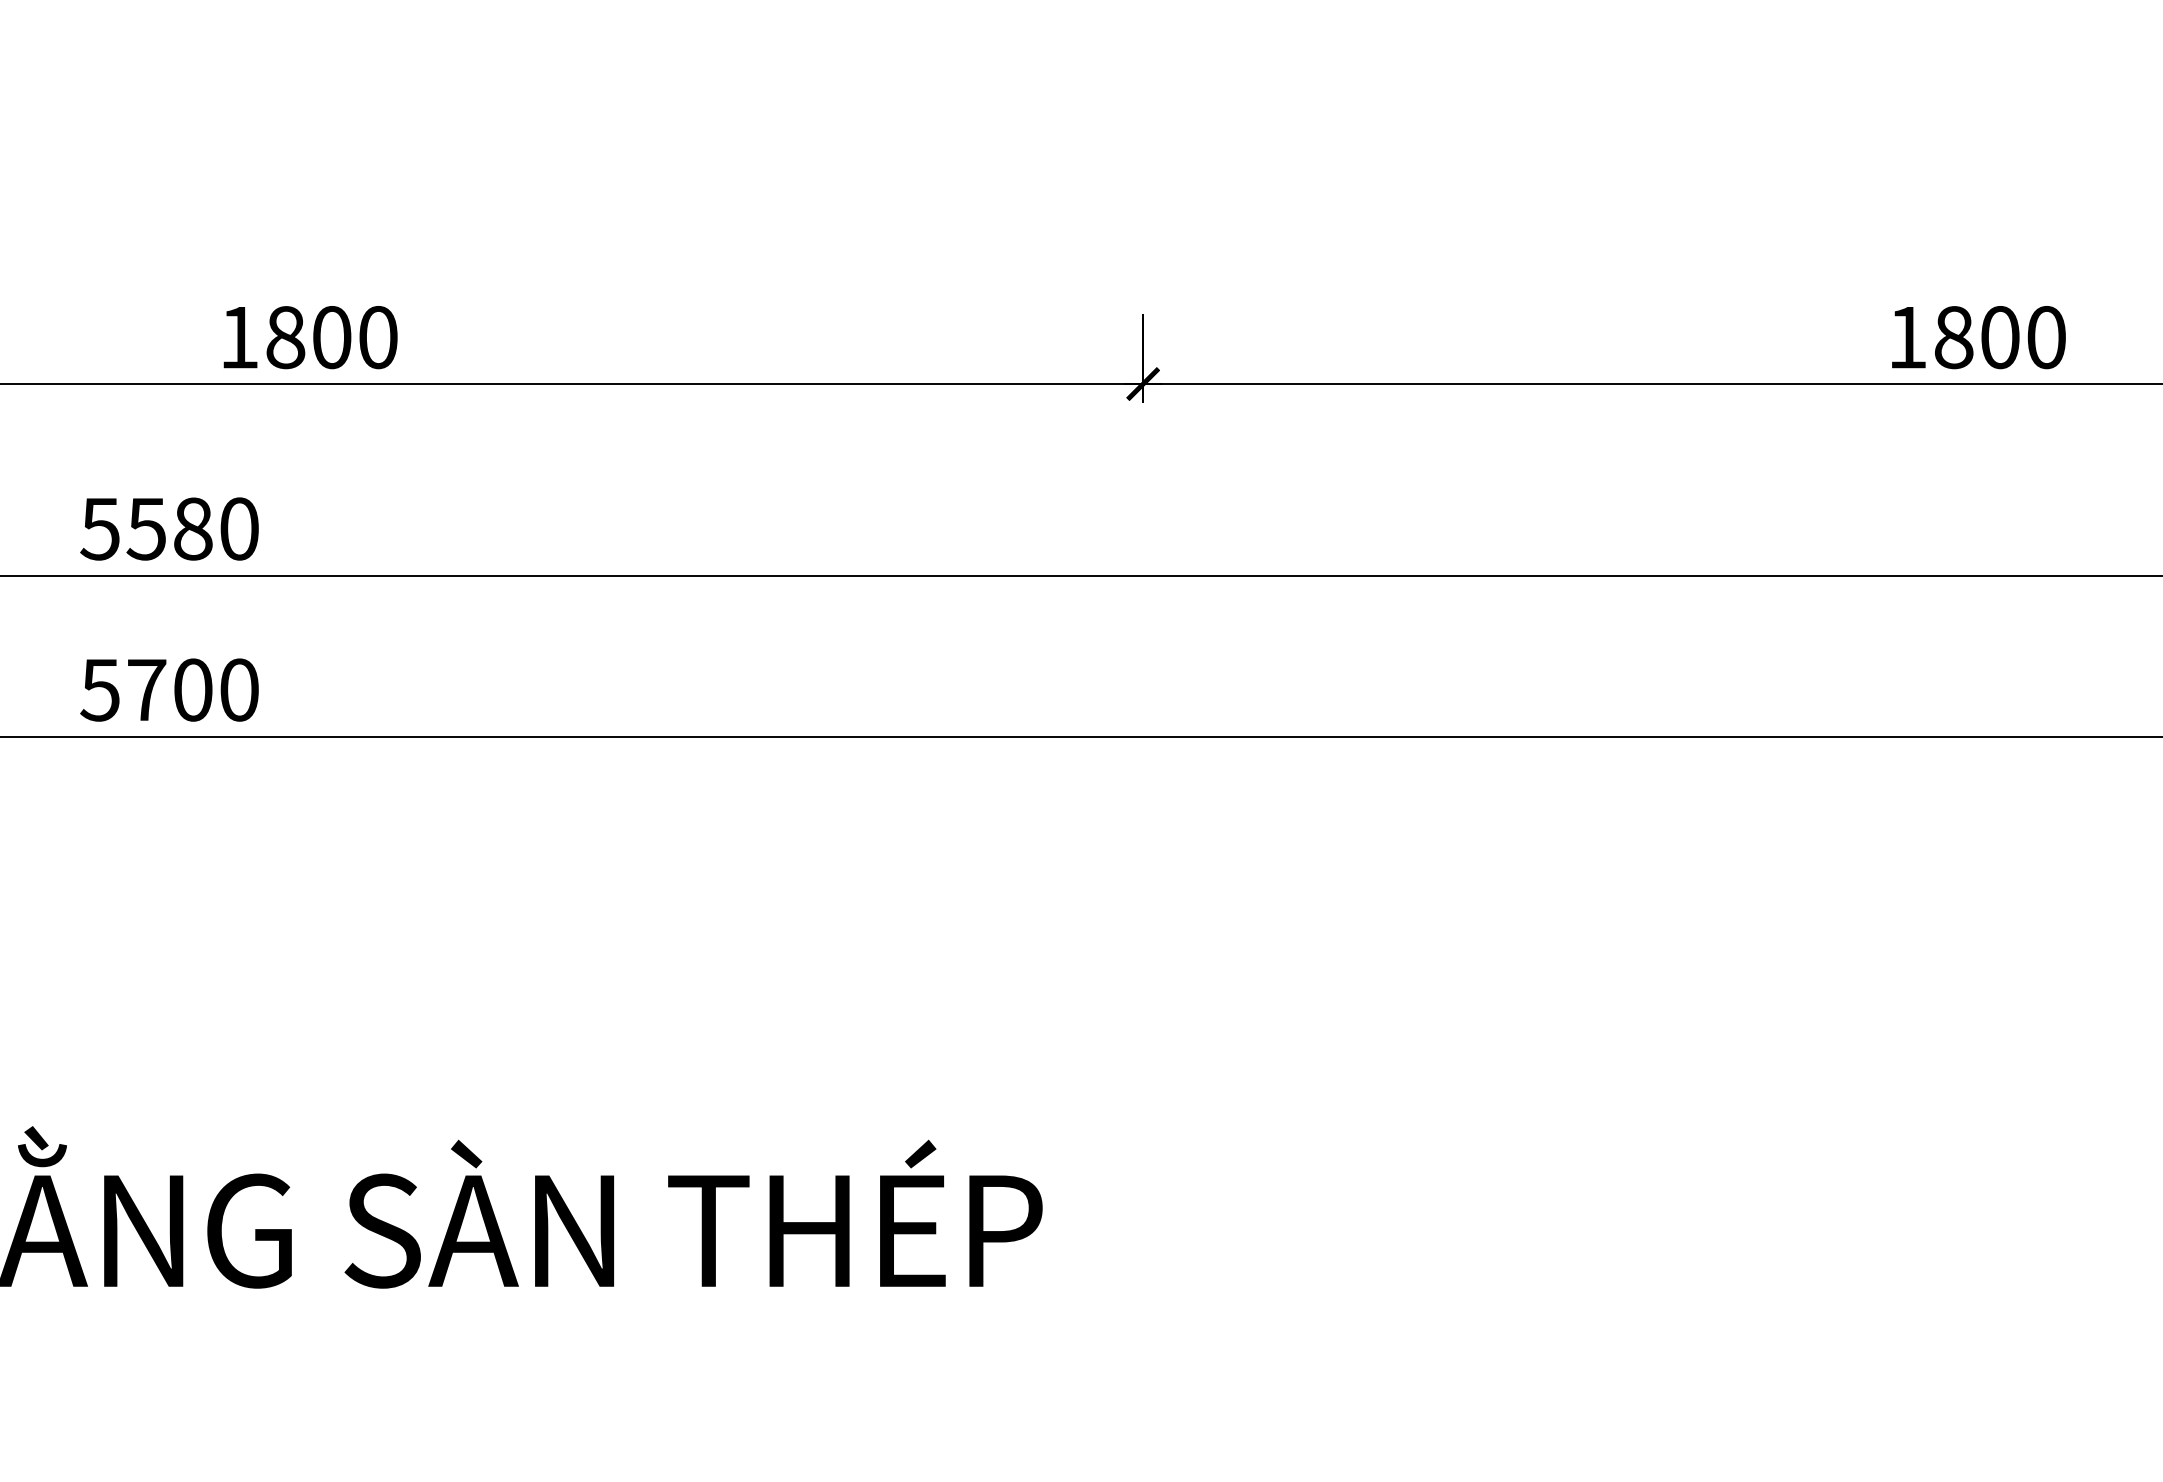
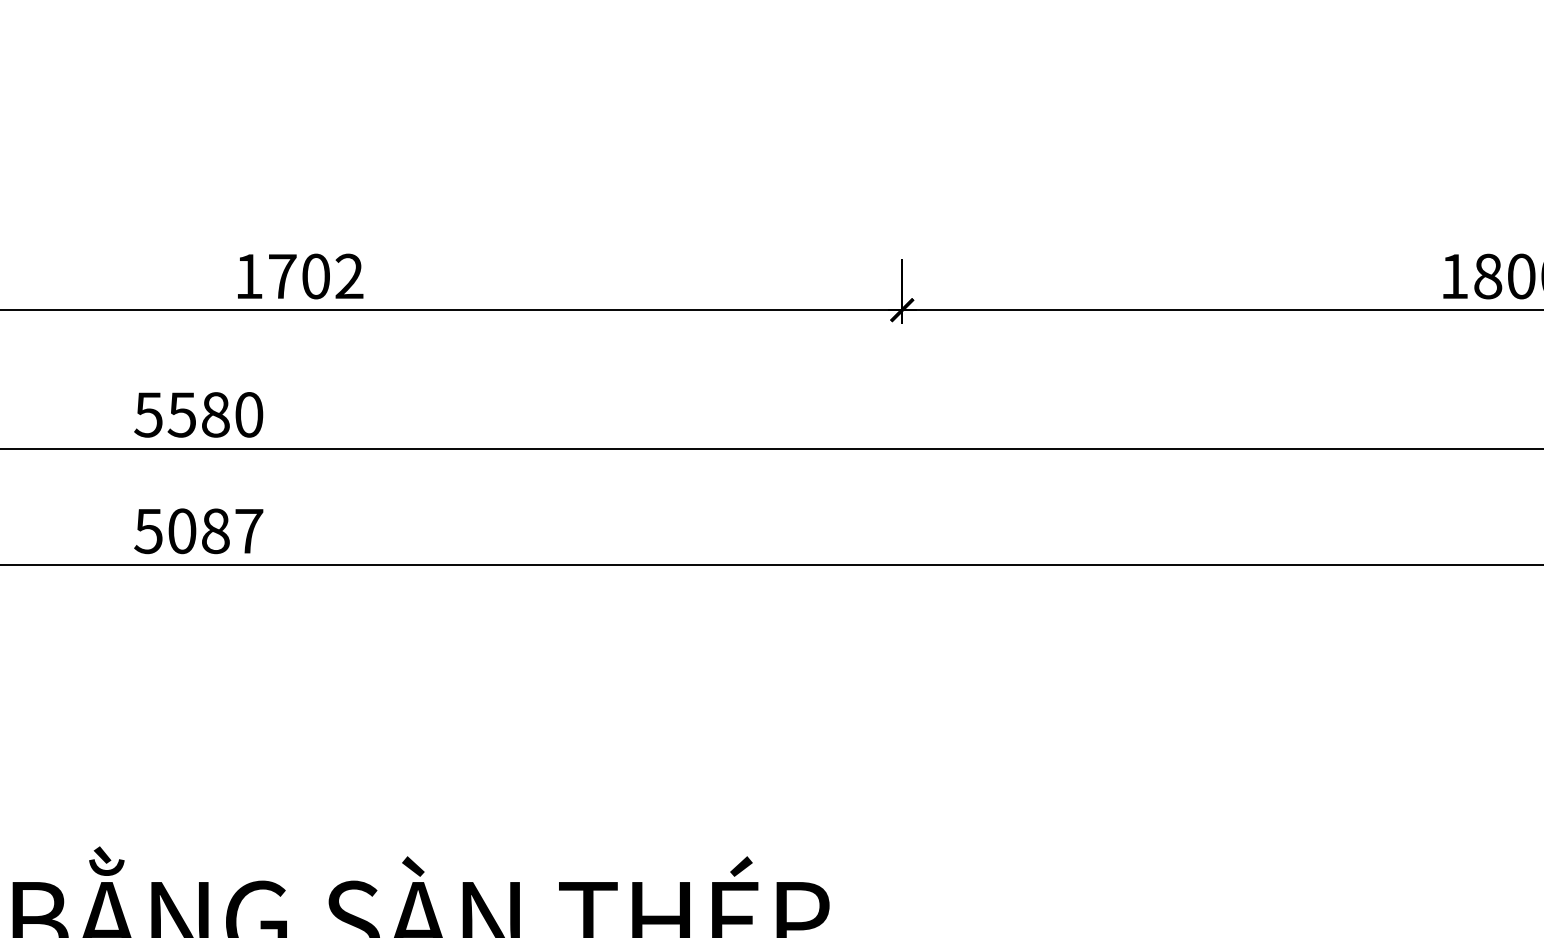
text: (331, 337) -> (315, 276), 1800 -> 1702
text: (193, 689) -> (215, 530), 5700 -> 5087

